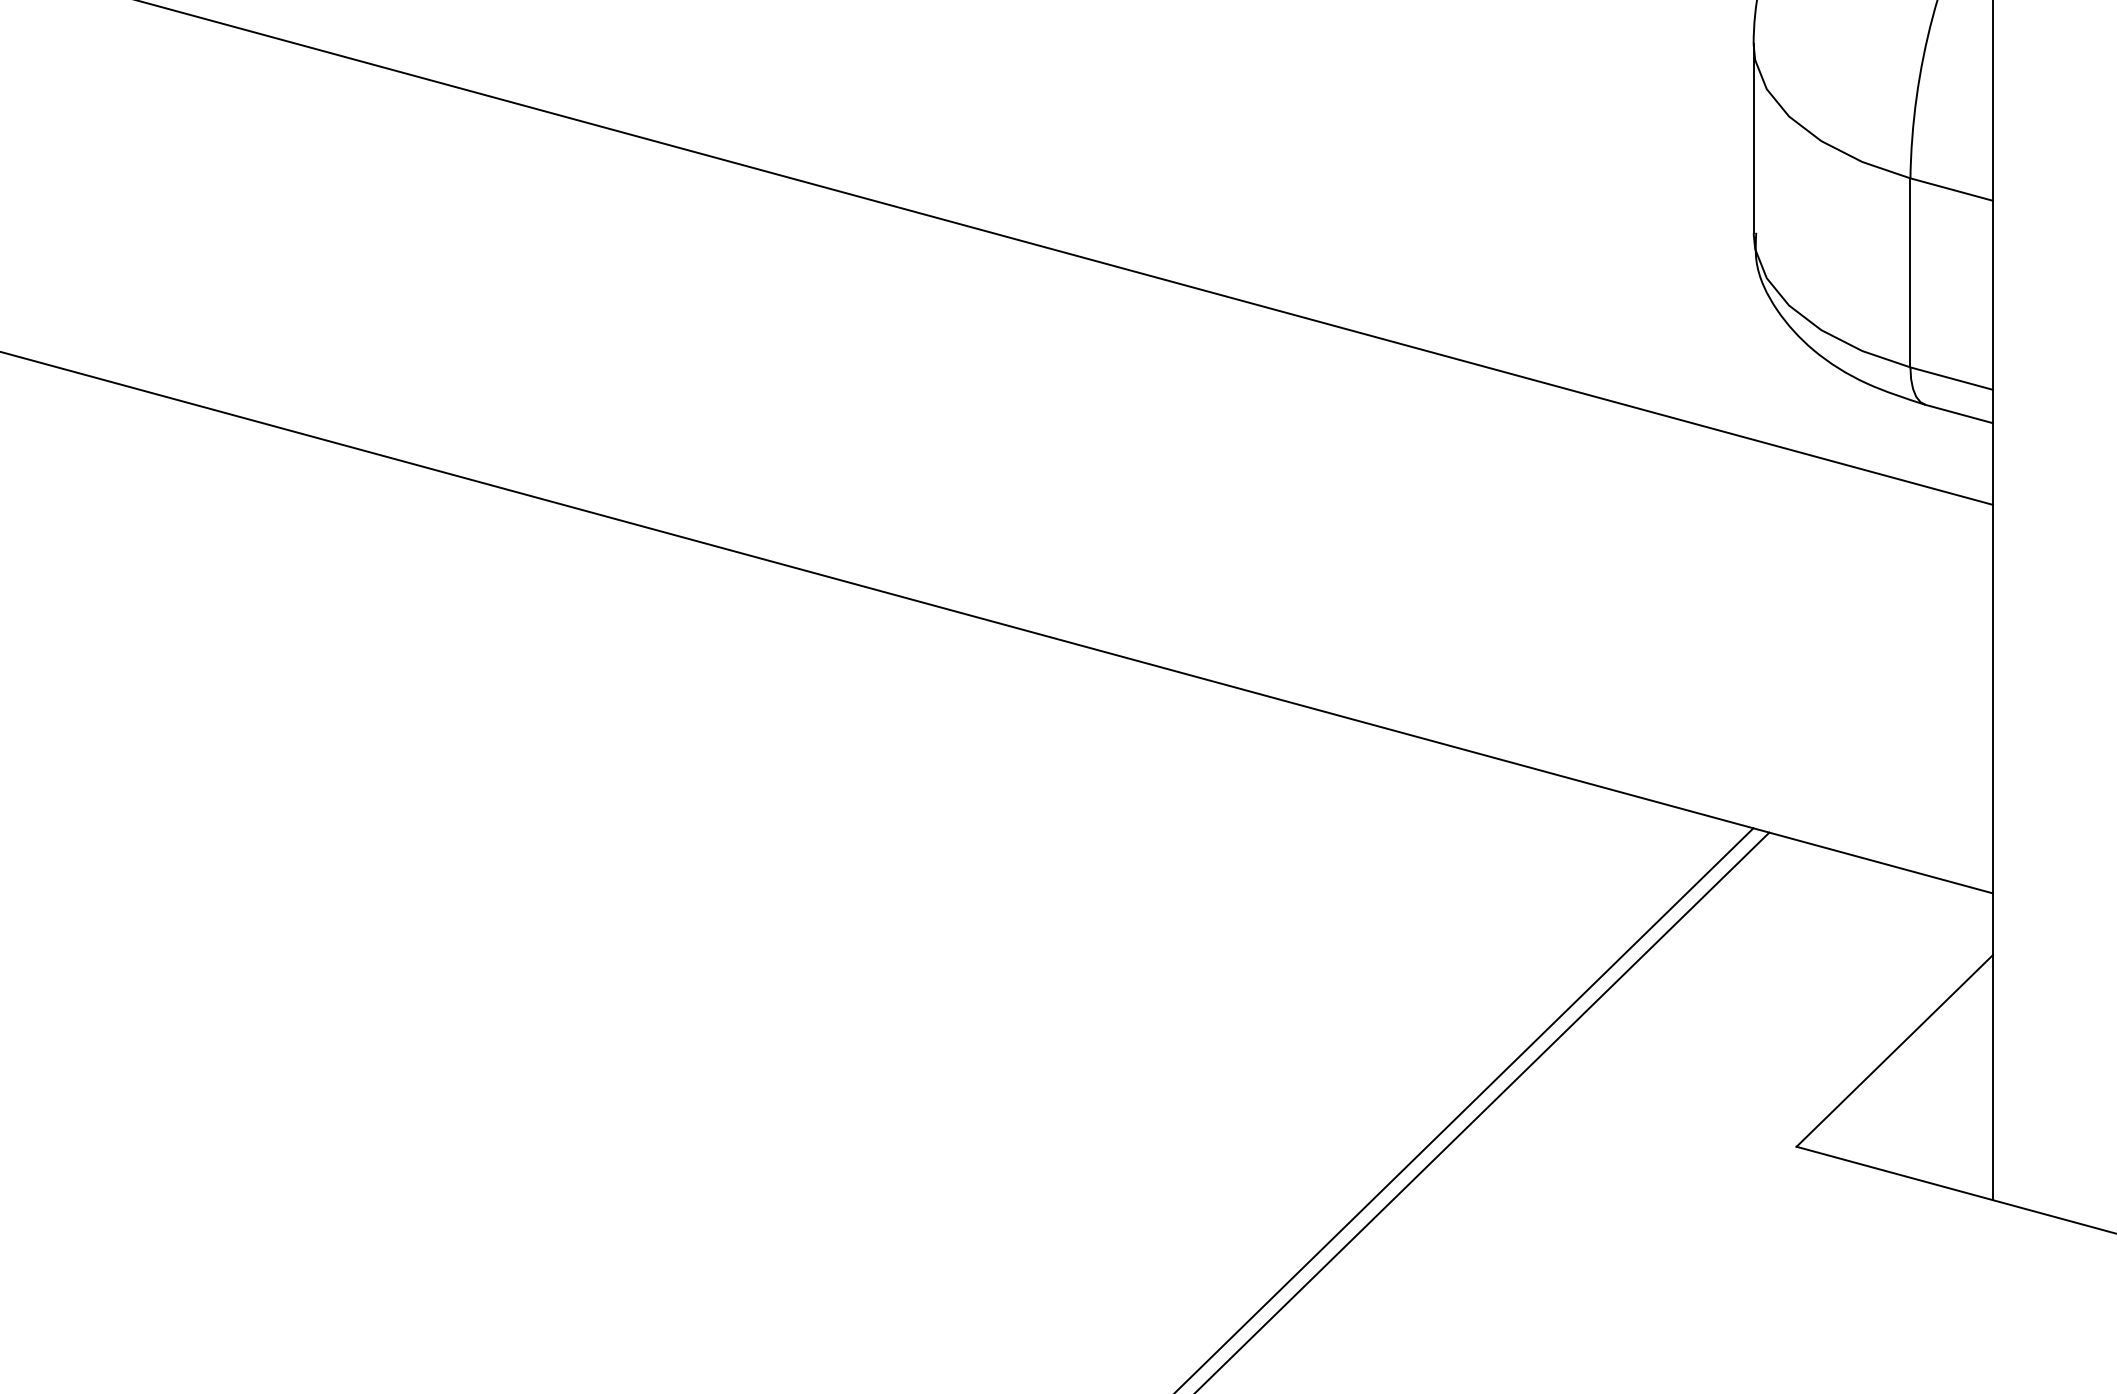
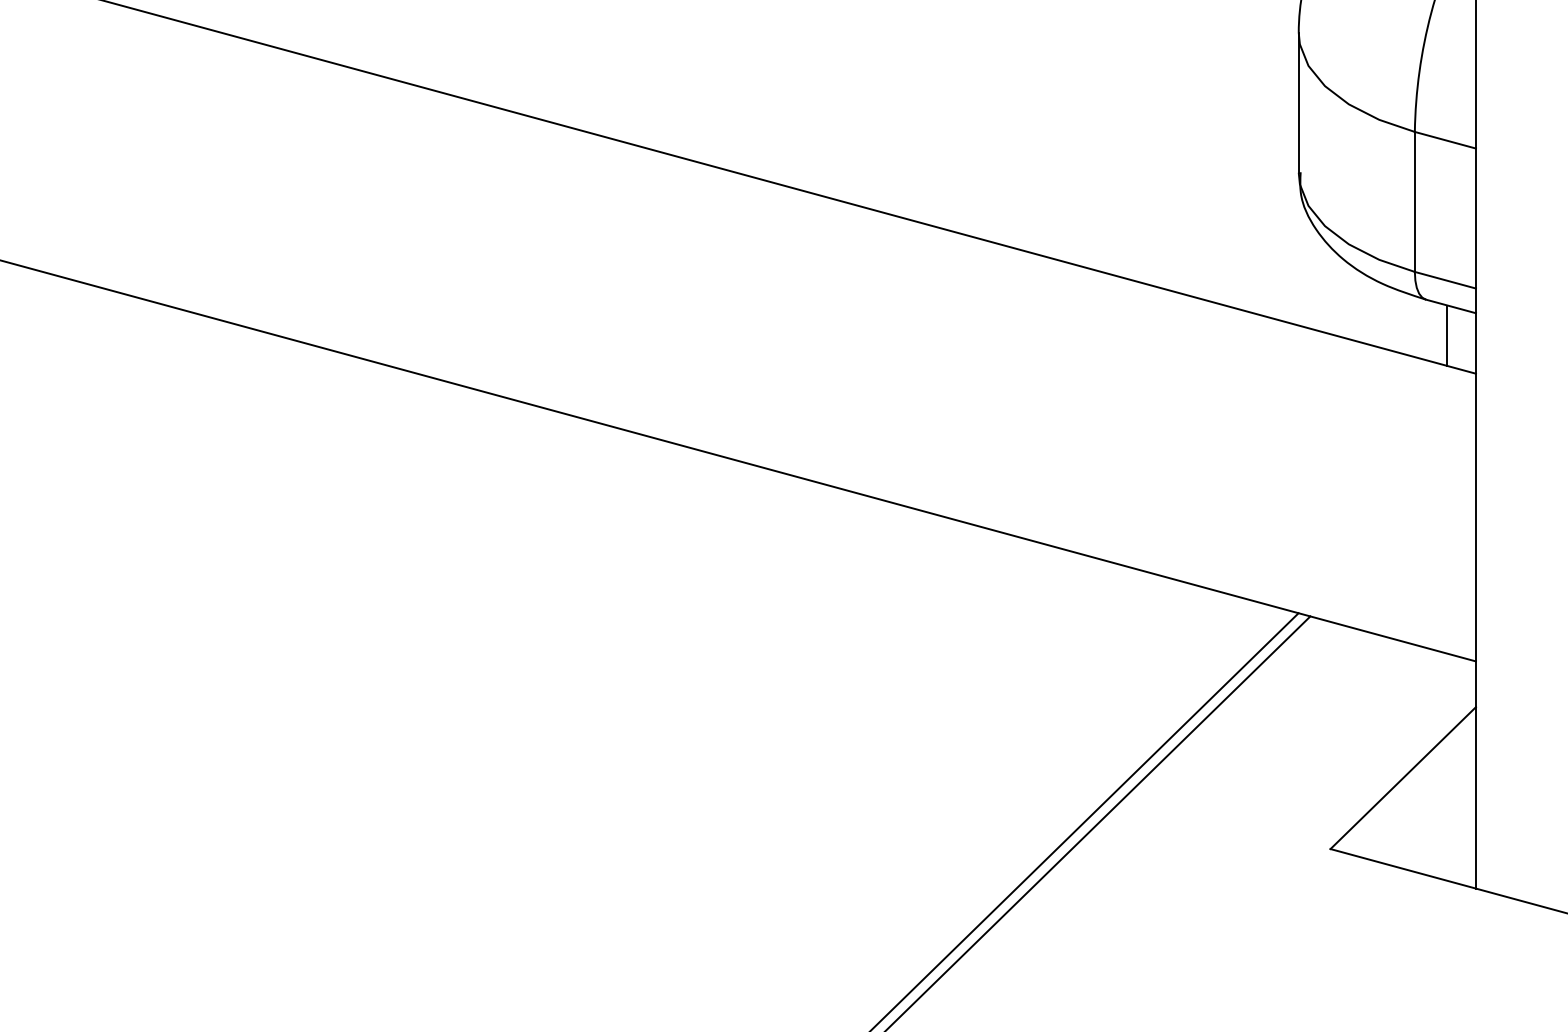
line: (1954, 453) -> (1447, 335), added

